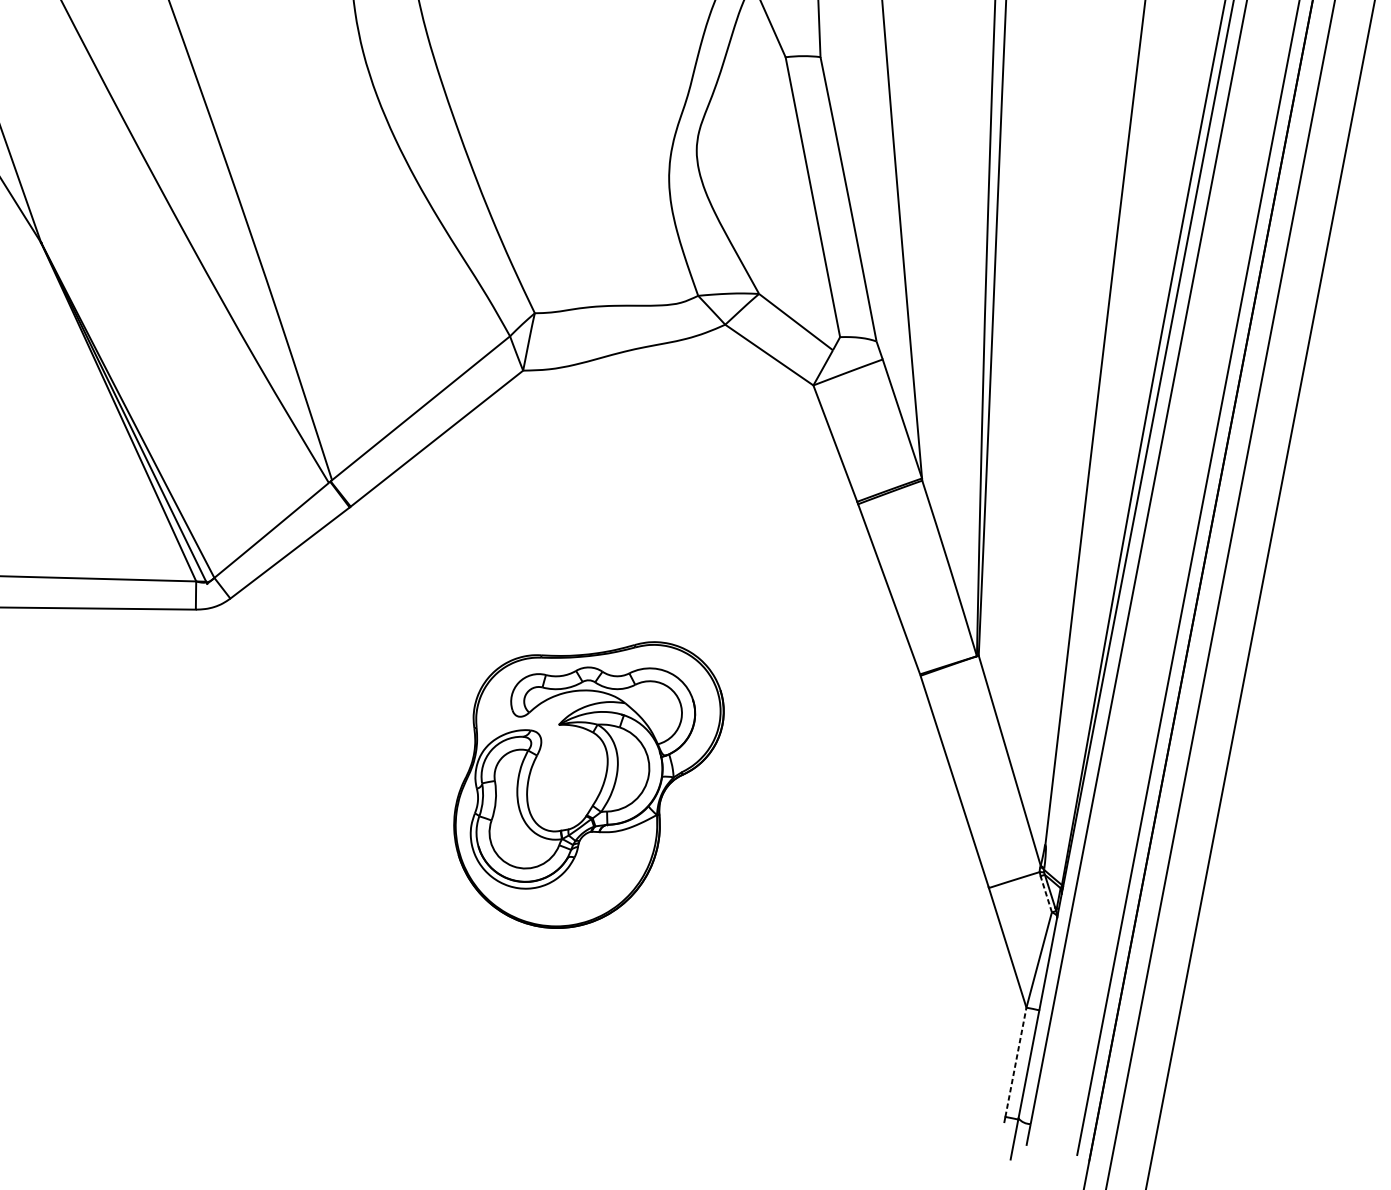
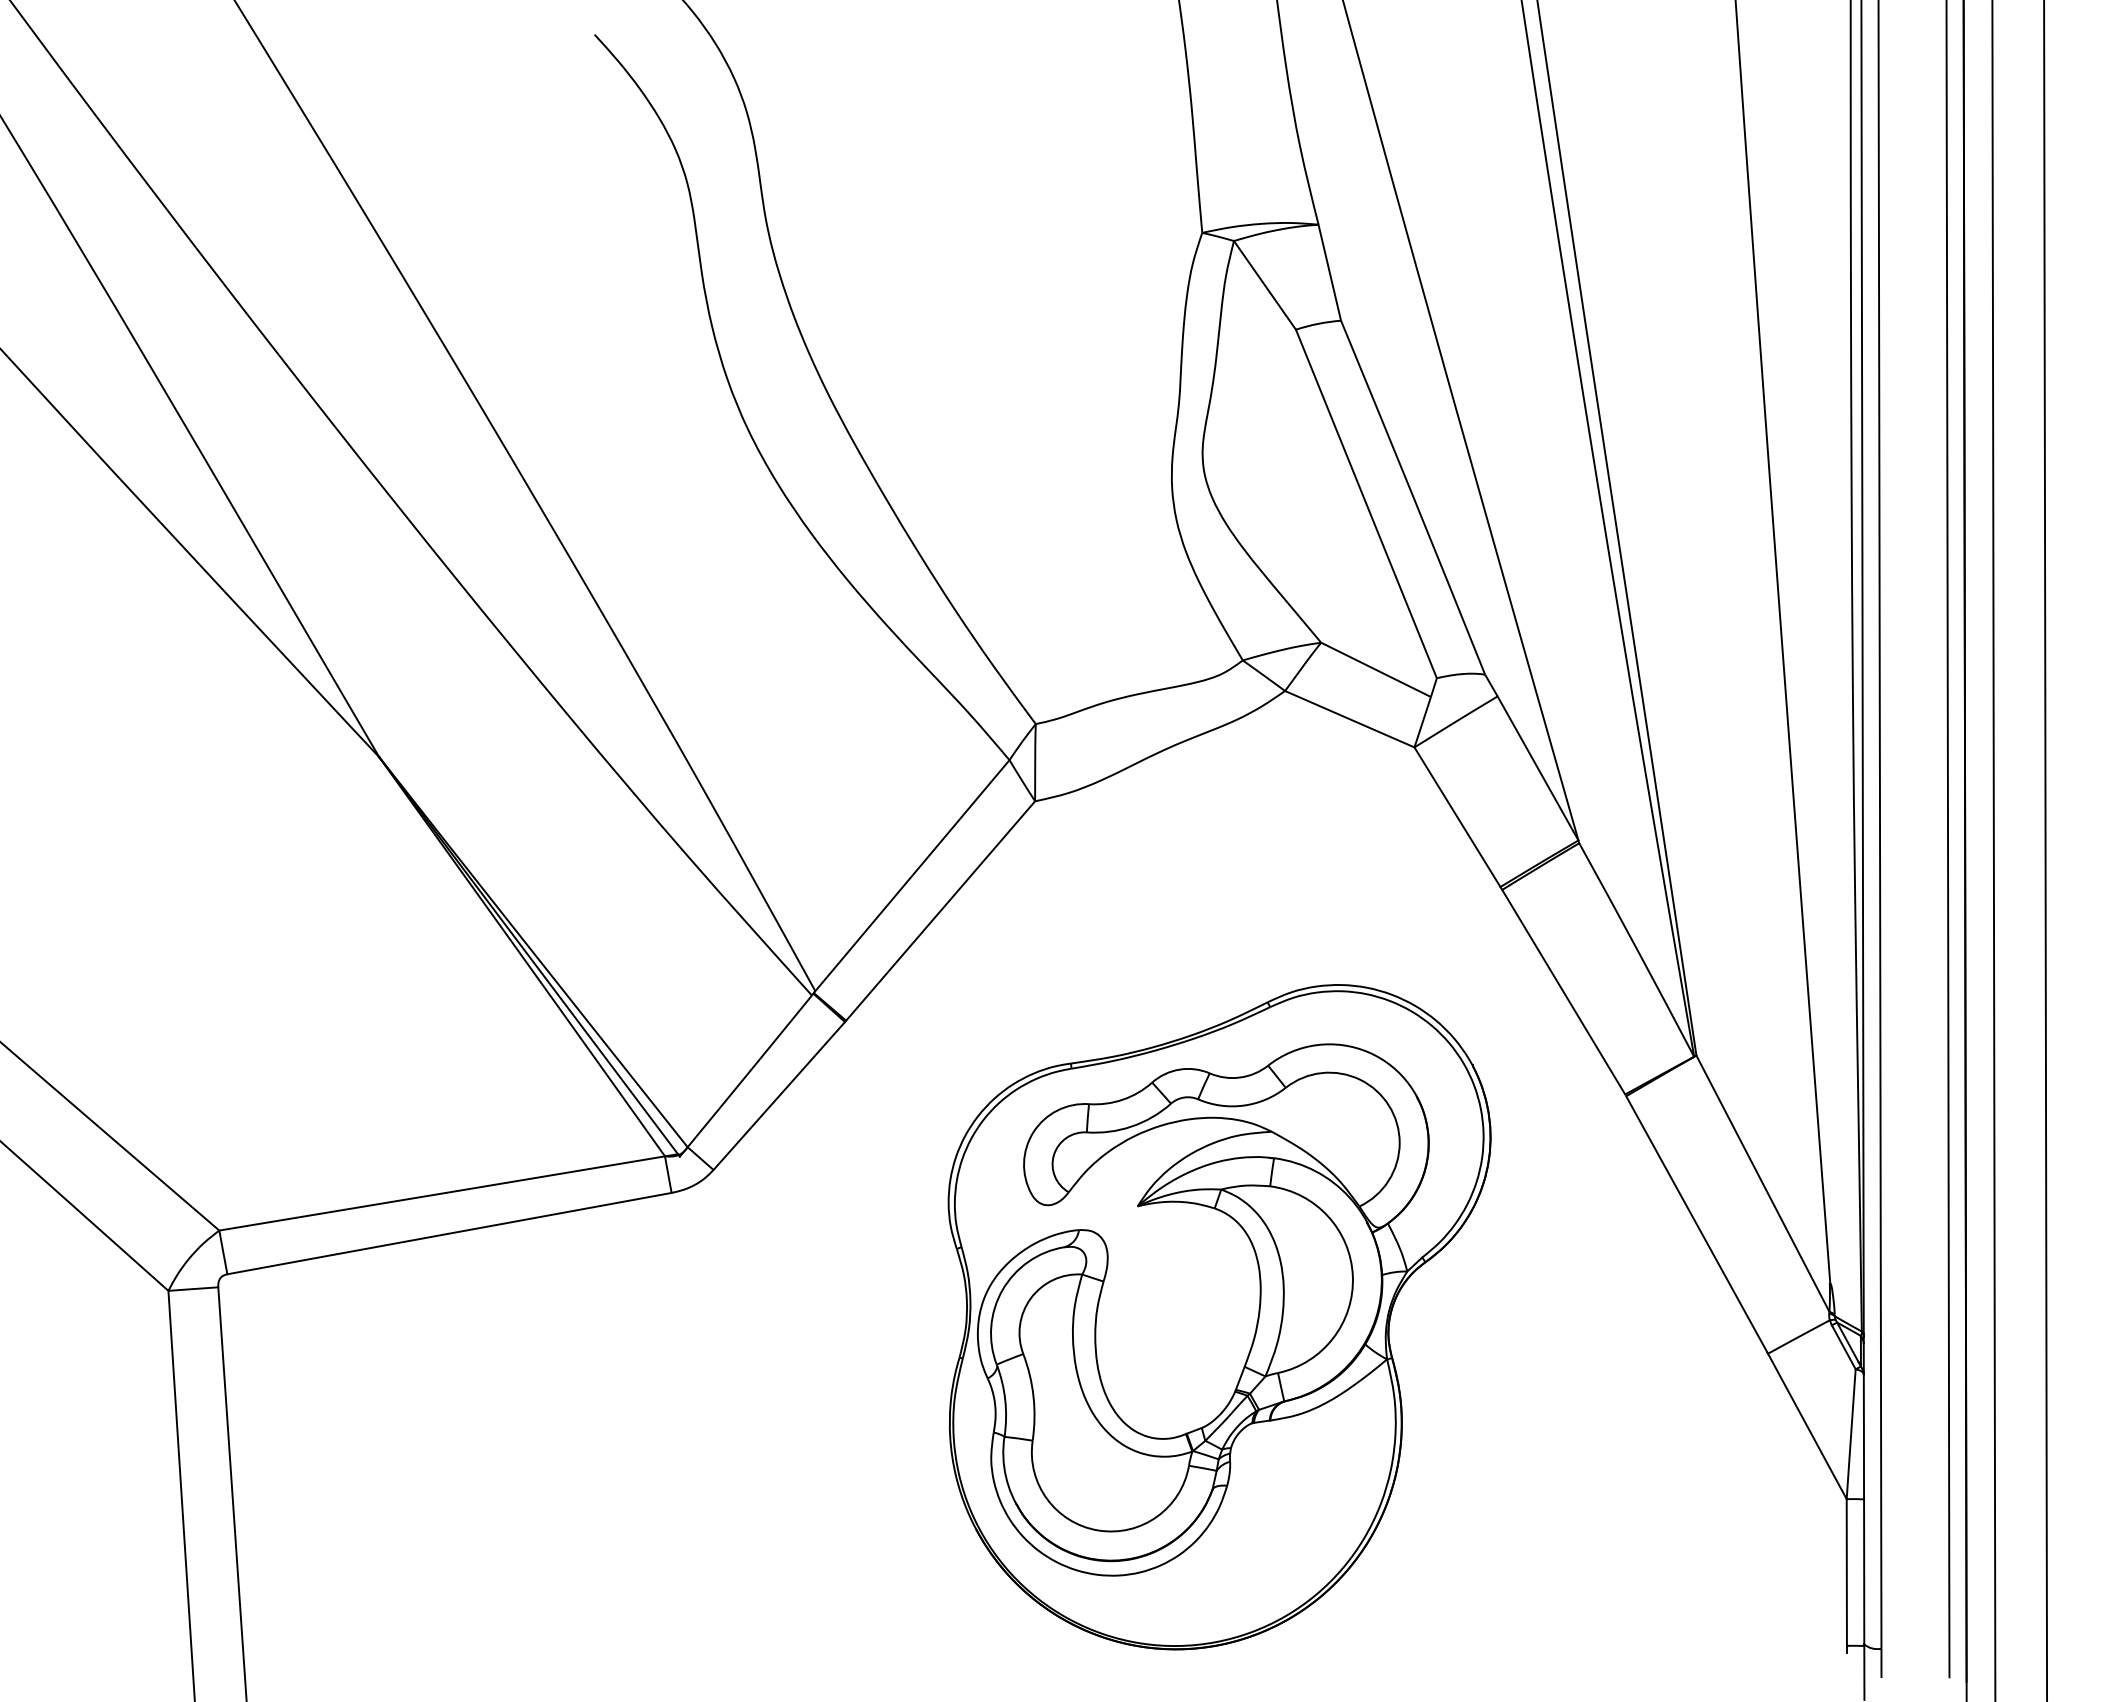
part: (585, 781) -> (1219, 1317), size x1.67
line: (1046, 894) -> (1843, 1347), dashed -> solid
line: (1015, 1061) -> (1846, 1571), dashed -> solid

